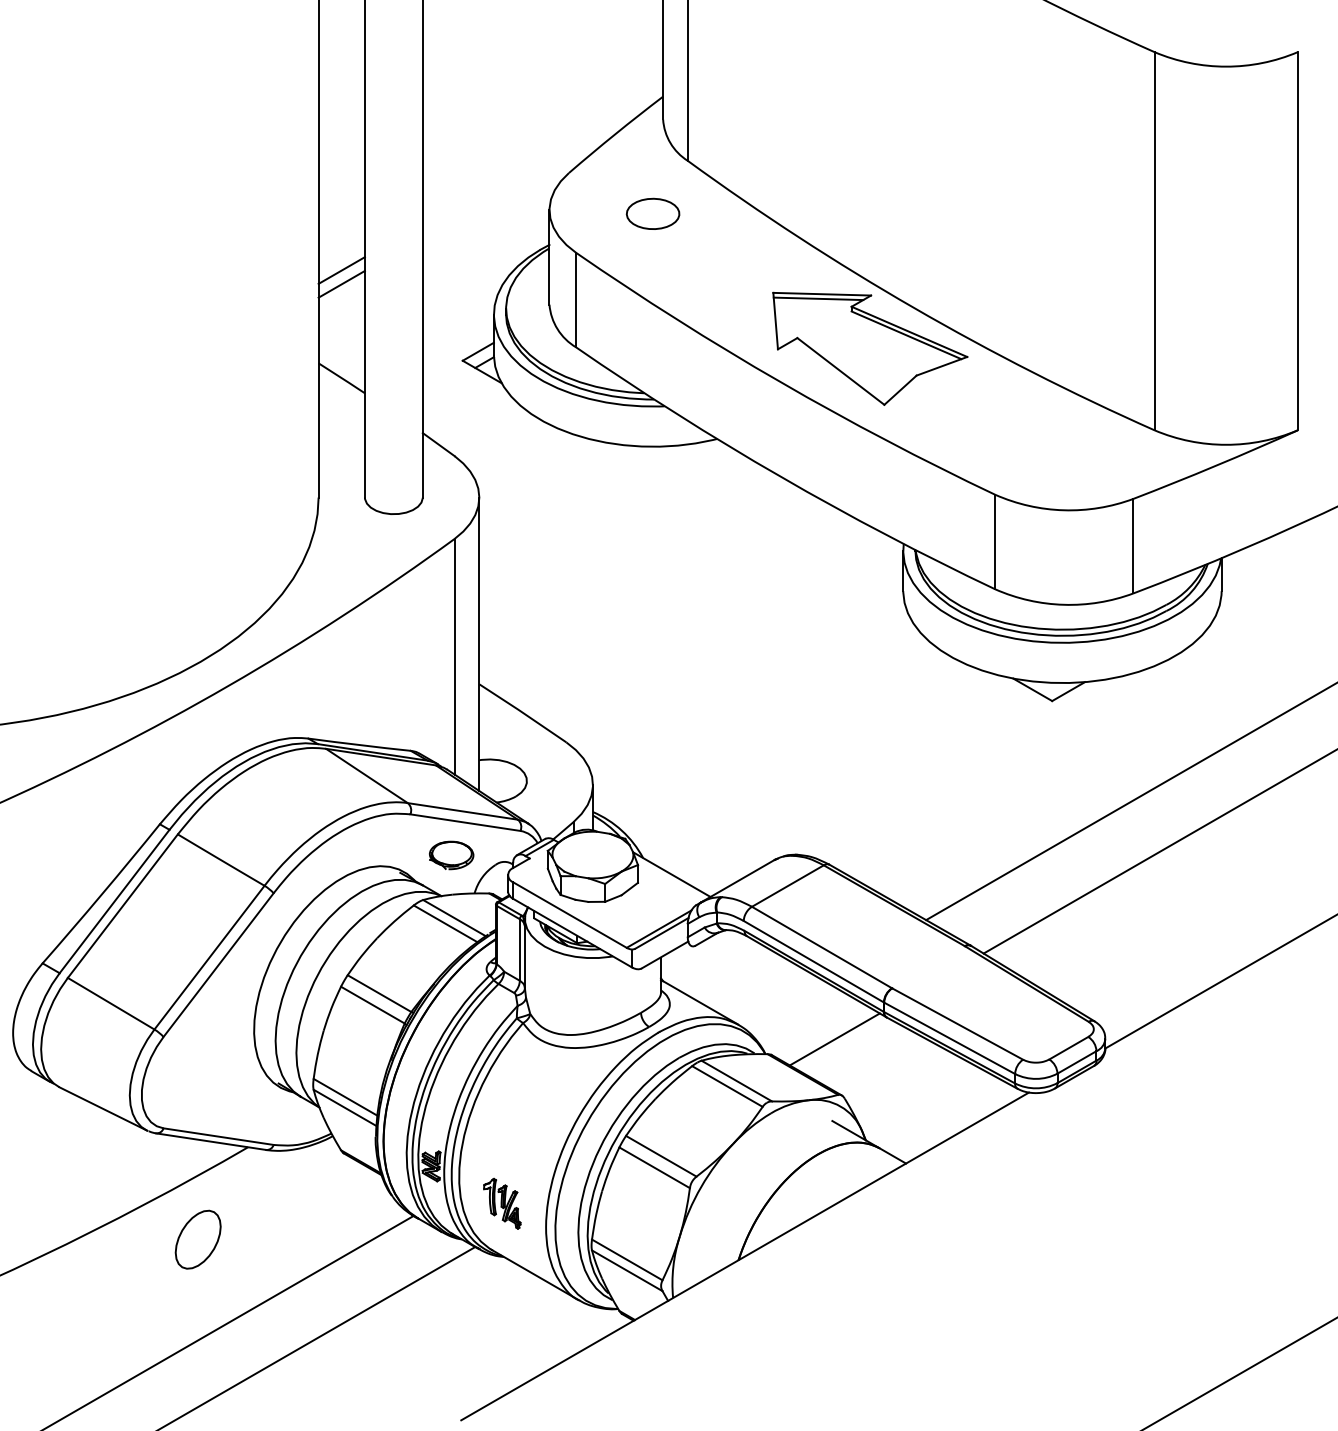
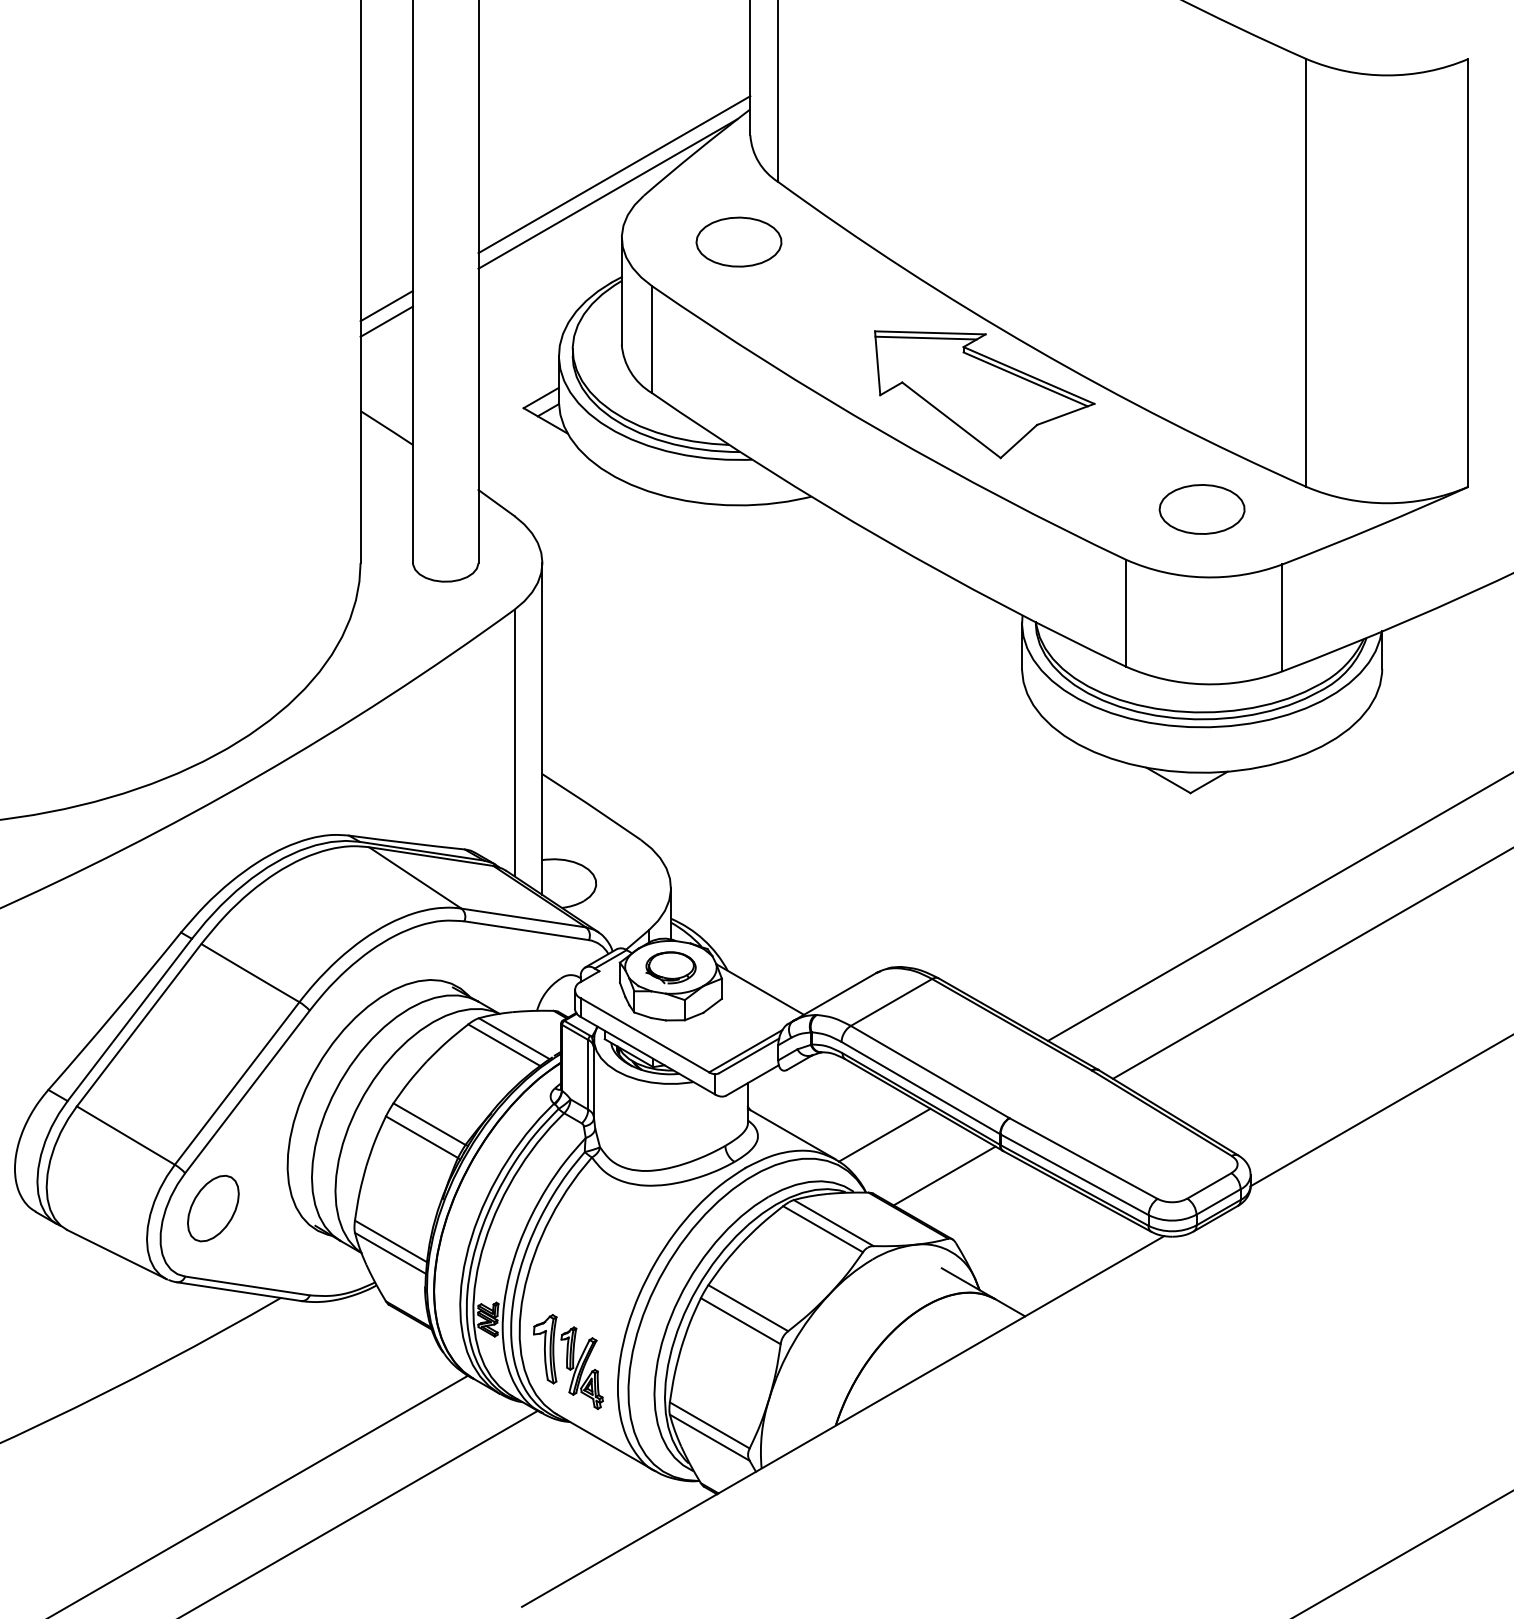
line: (543, 154) -> (614, 174), added
line: (536, 171) -> (607, 193), added
part: (652, 213) -> (738, 241), size x1.43
part: (1061, 450) -> (1201, 509), added
part: (451, 855) -> (670, 967), moved
line: (781, 1002) -> (884, 1134), added
part: (502, 1203) -> (568, 1361), size x1.67
part: (198, 1239) -> (213, 1208), moved

